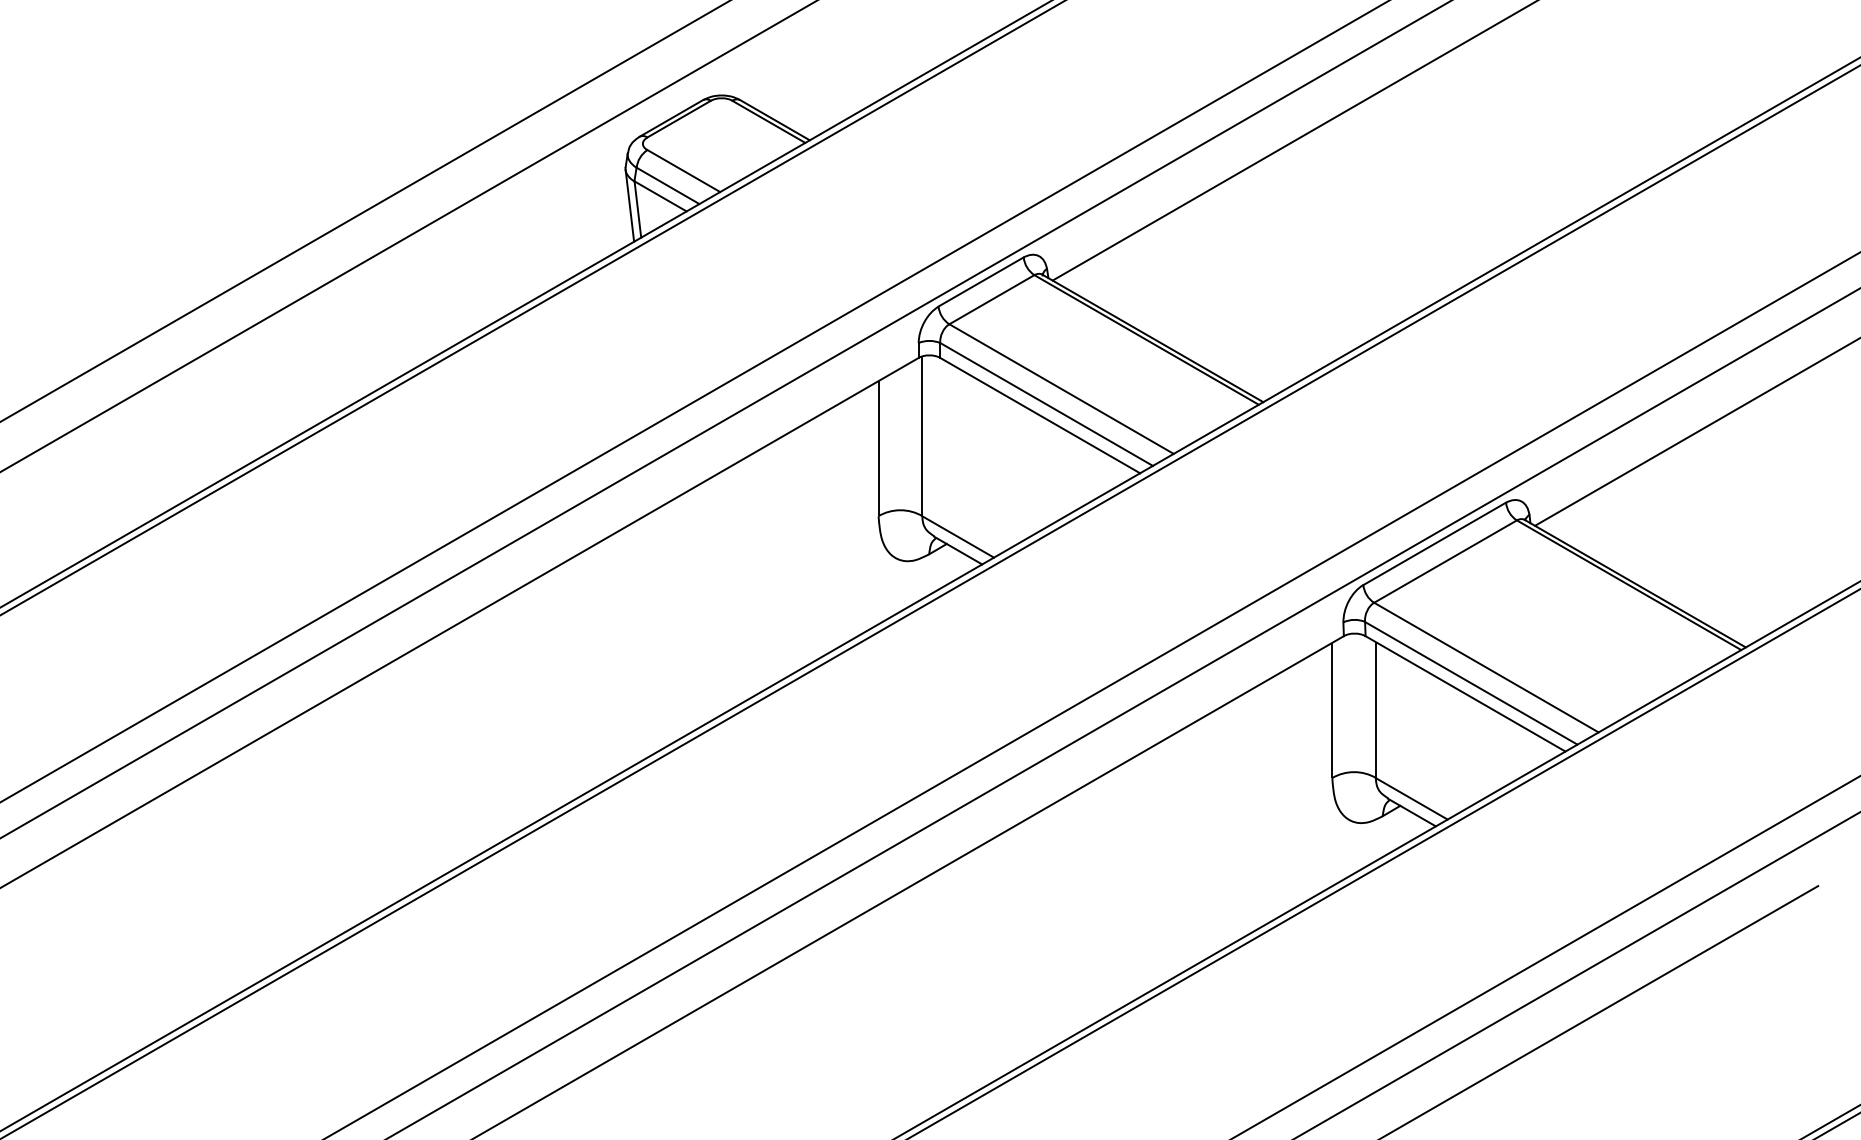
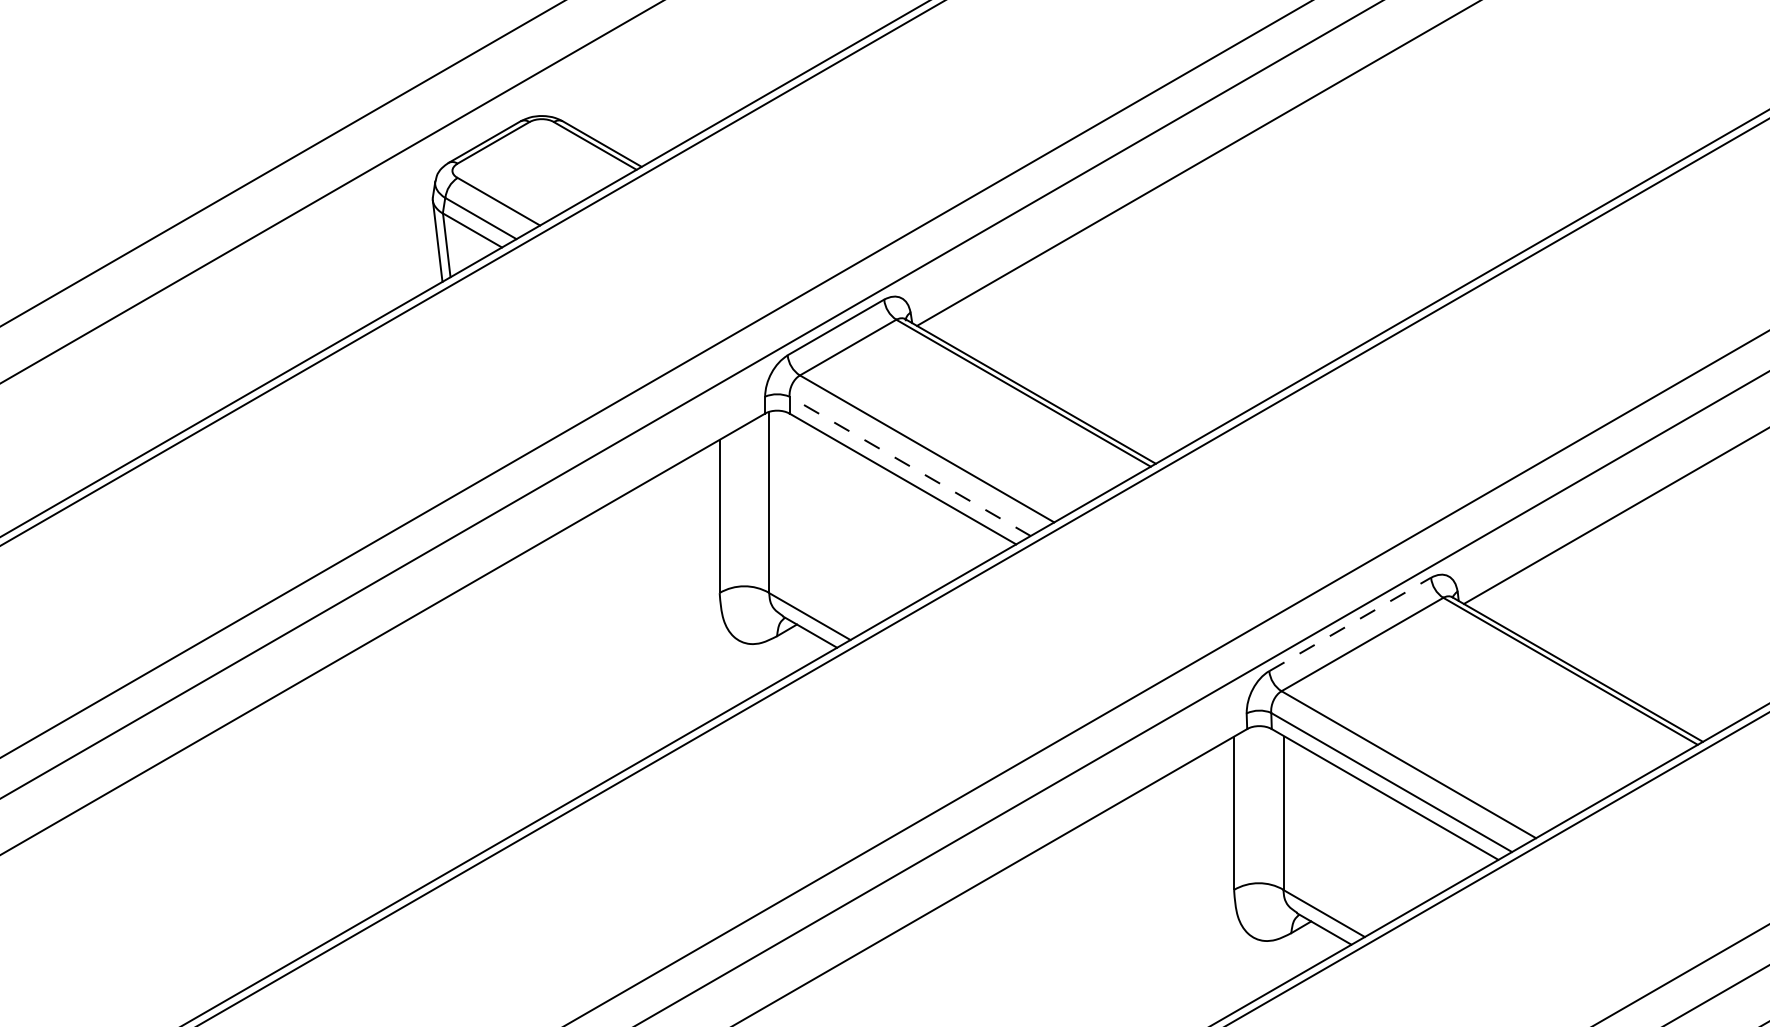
line: (1046, 404) -> (910, 466), solid -> dashed
line: (1435, 543) -> (1351, 624), solid -> dashed

